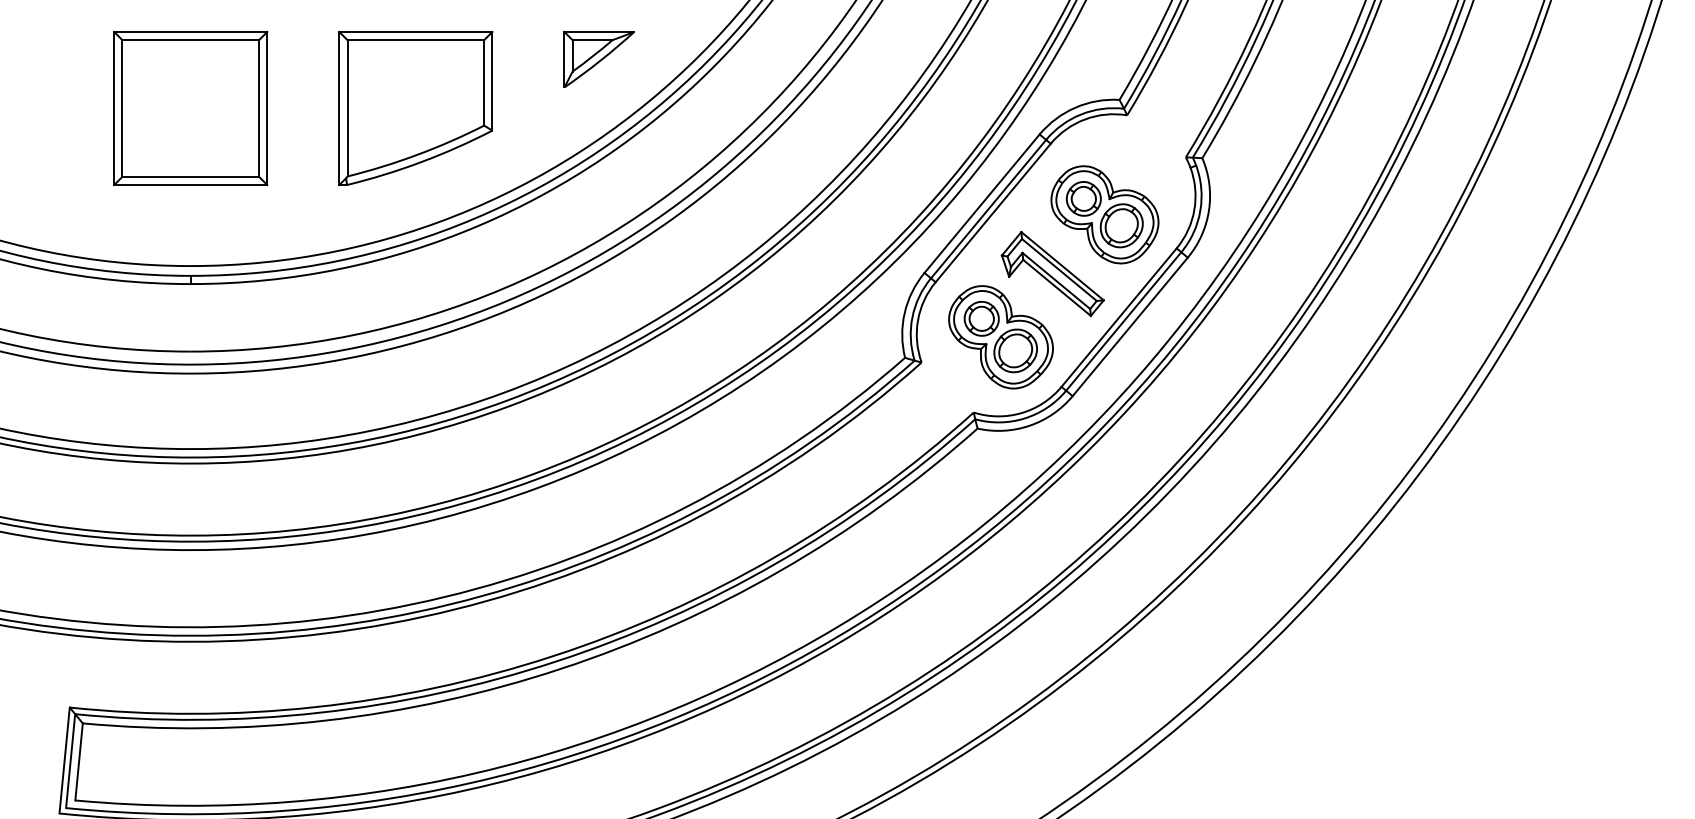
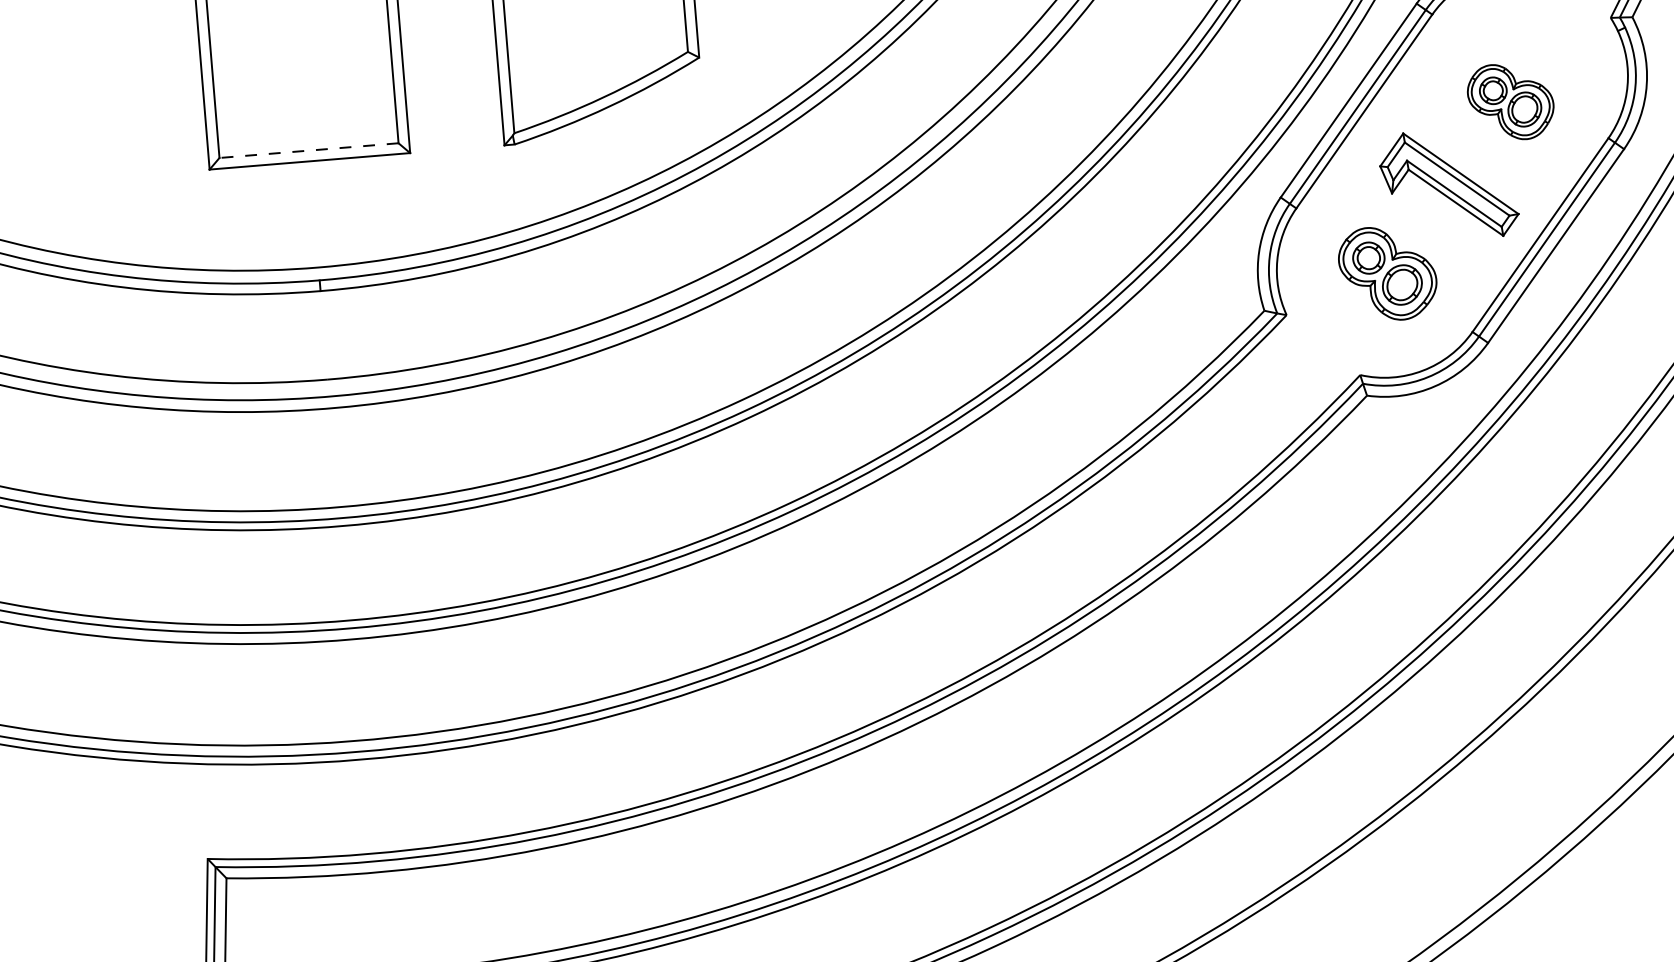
line: (190, 176) -> (308, 150), solid -> dashed
part: (1104, 214) -> (1510, 101), size x0.6
part: (1000, 337) -> (1387, 273), size x0.7

